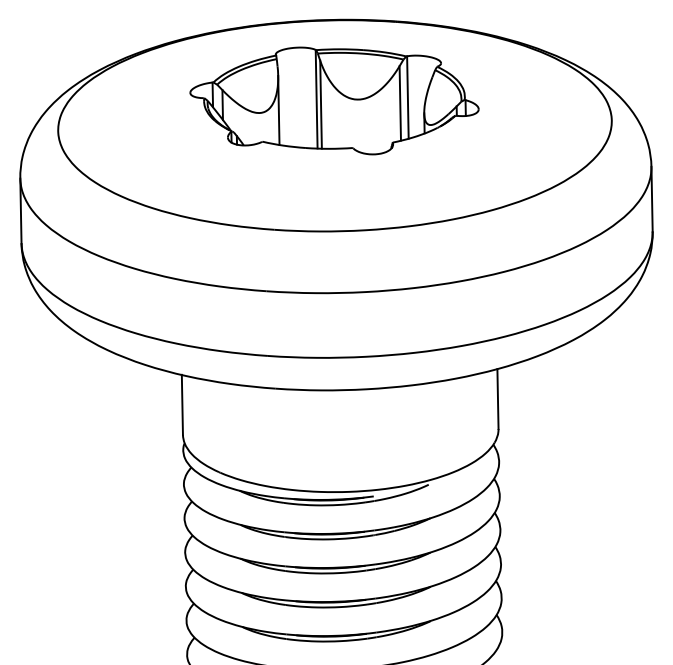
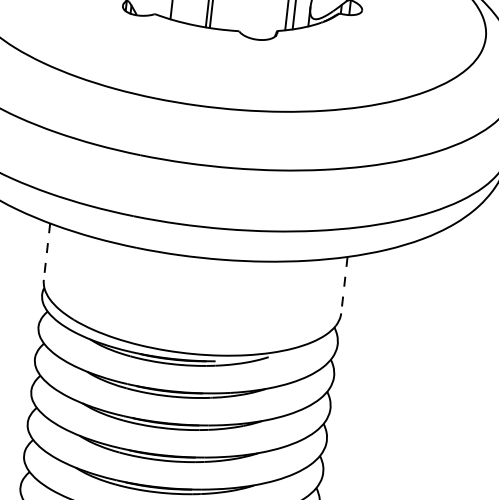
line: (497, 399) -> (343, 285), solid -> dashed
line: (182, 405) -> (47, 252), solid -> dashed

